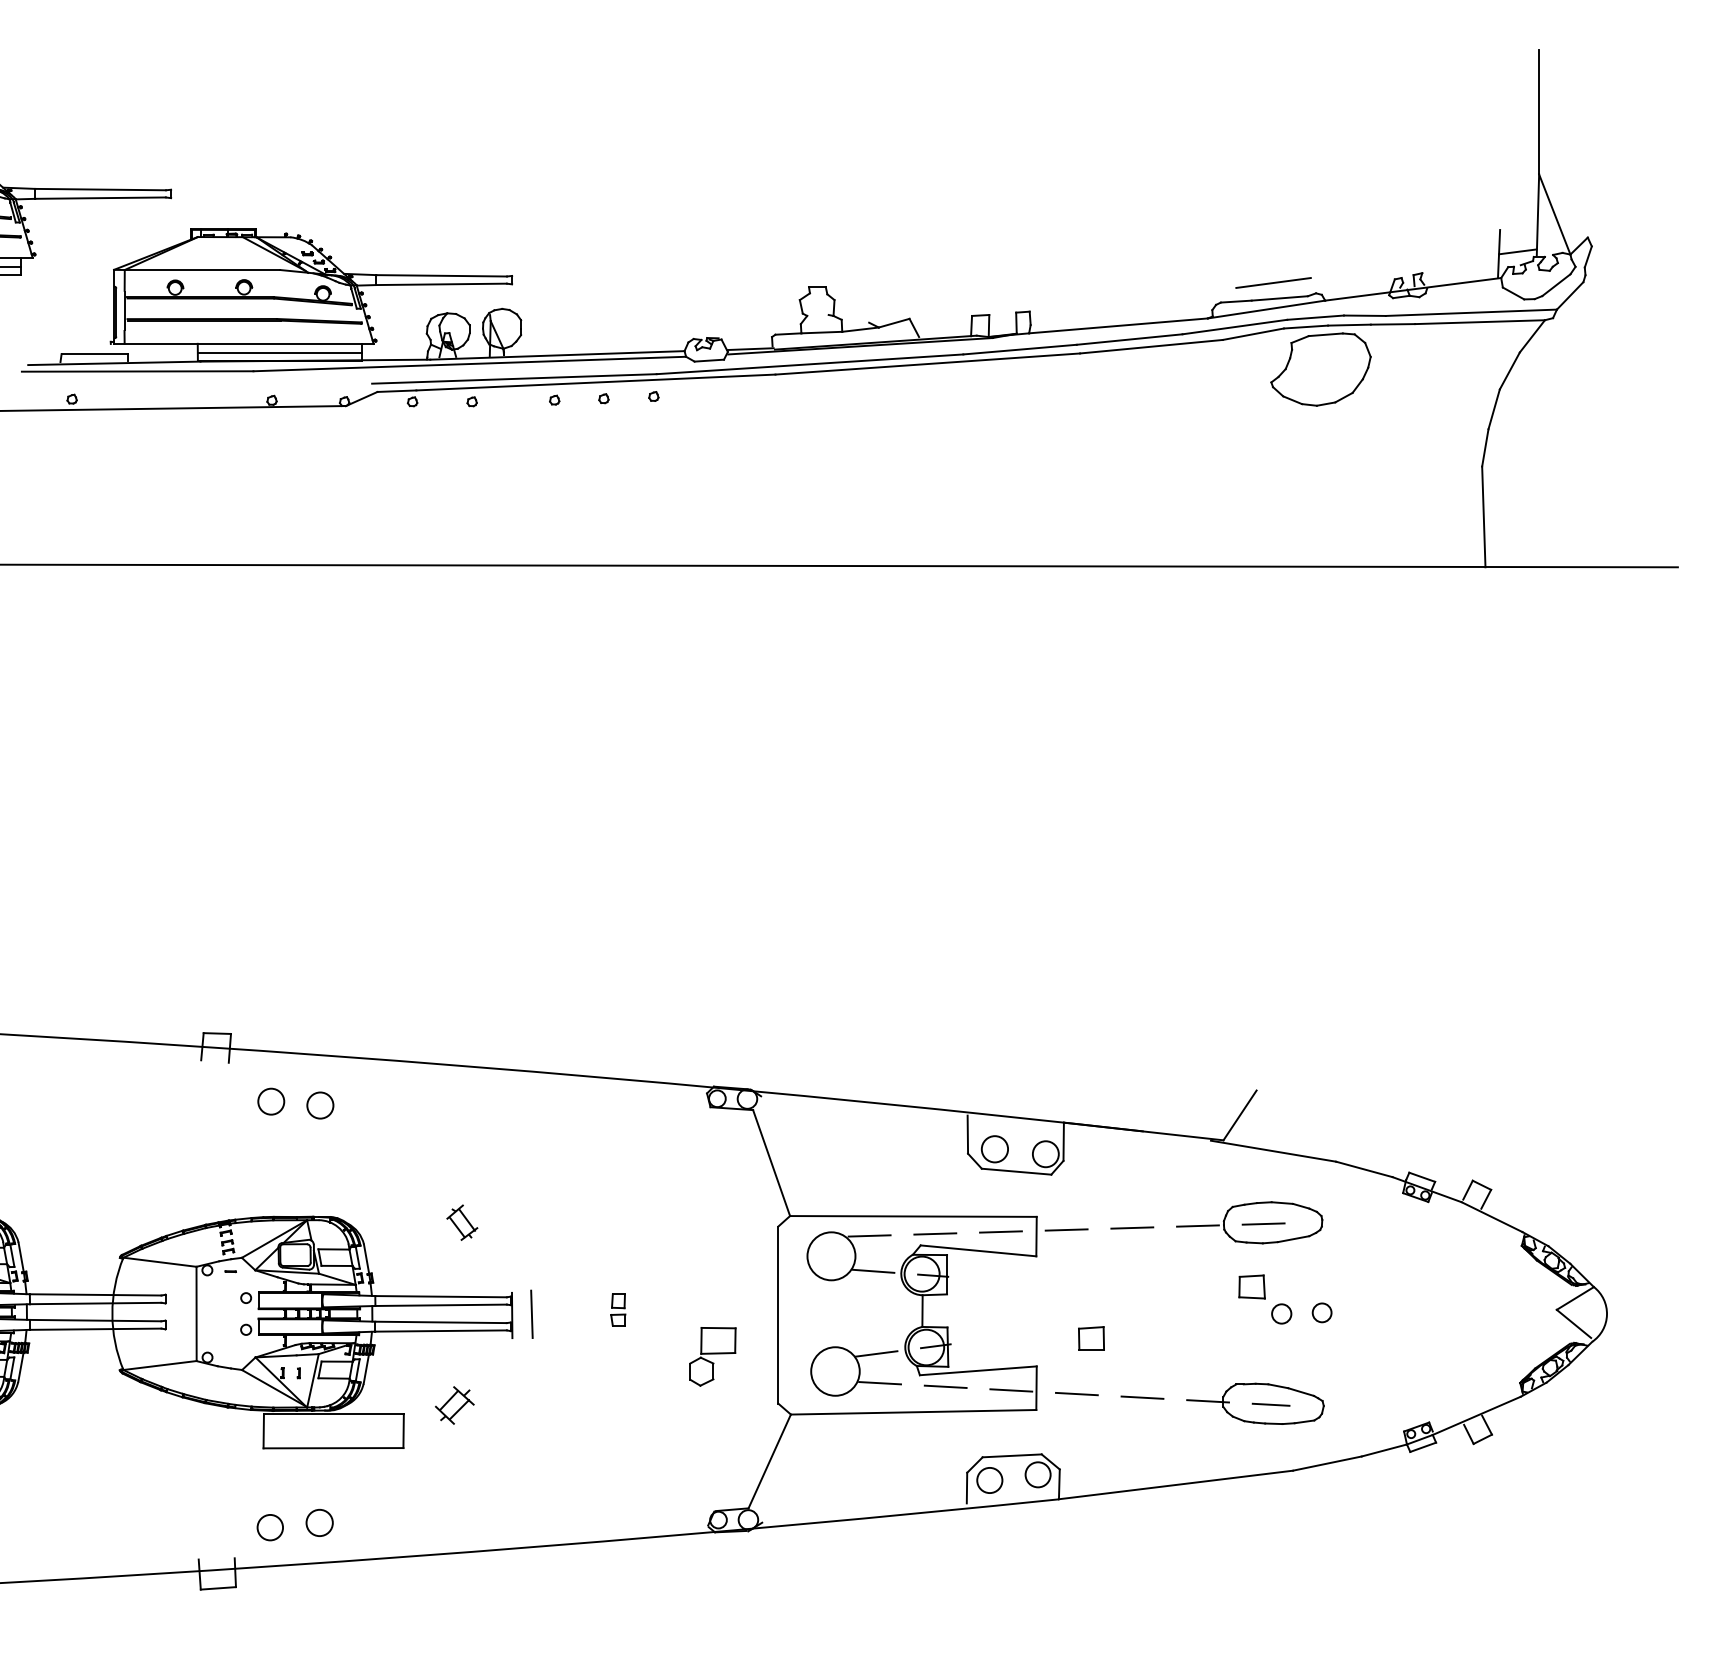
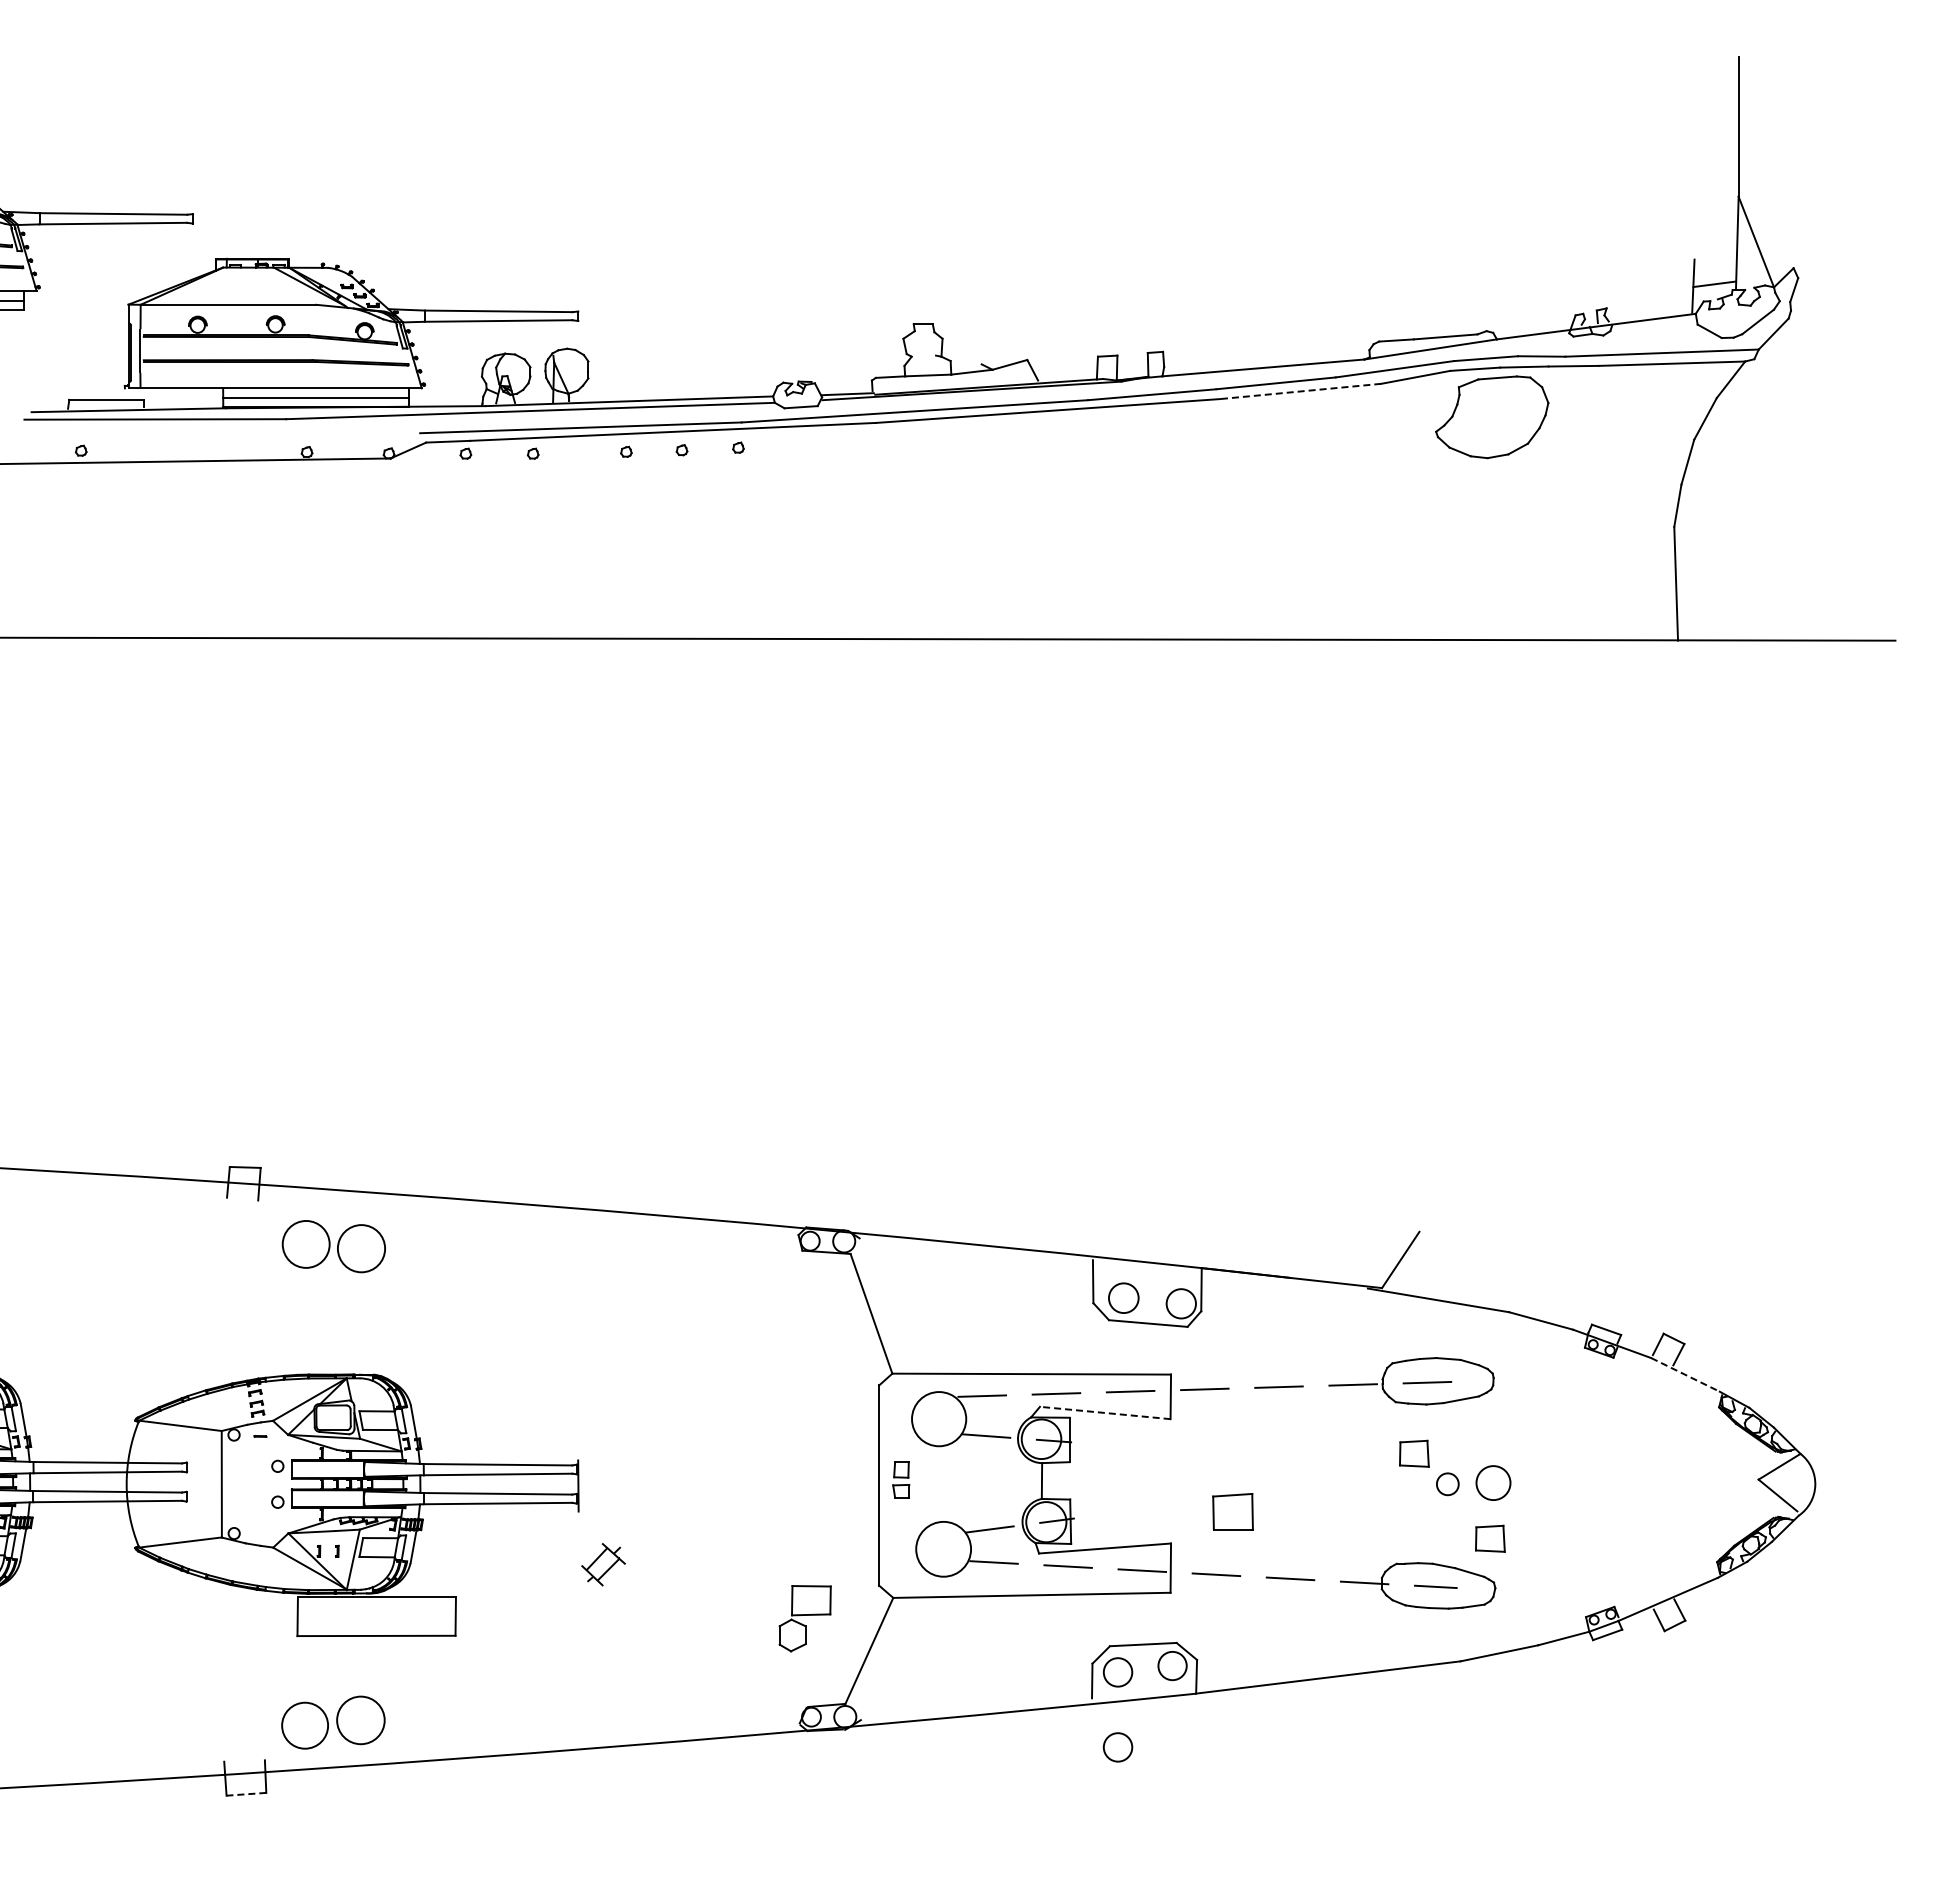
line: (1273, 283) -> (1438, 319), removed
line: (1151, 346) -> (1300, 391), solid -> dashed
circle: (270, 1101) -> (305, 1244), size x1.6
circle: (320, 1105) -> (361, 1248), size x1.6
line: (1492, 1217) -> (1685, 1375), solid -> dashed
part: (461, 1222) -> (521, 1380), removed
line: (978, 1251) -> (1105, 1413), solid -> dashed
part: (618, 1309) -> (901, 1479), moved
circle: (1322, 1312) -> (1493, 1482), size x1.6
line: (531, 1314) -> (600, 1484), removed
part: (1091, 1338) -> (1232, 1511), size x1.4
part: (712, 1356) -> (804, 1618), moved
part: (1319, 1361) -> (1490, 1538), added
part: (454, 1405) -> (603, 1564), moved
circle: (319, 1523) -> (360, 1720), size x1.6
circle: (269, 1527) -> (304, 1725), size x1.6
circle: (989, 1546) -> (1117, 1747), added
line: (218, 1588) -> (246, 1794), solid -> dashed

